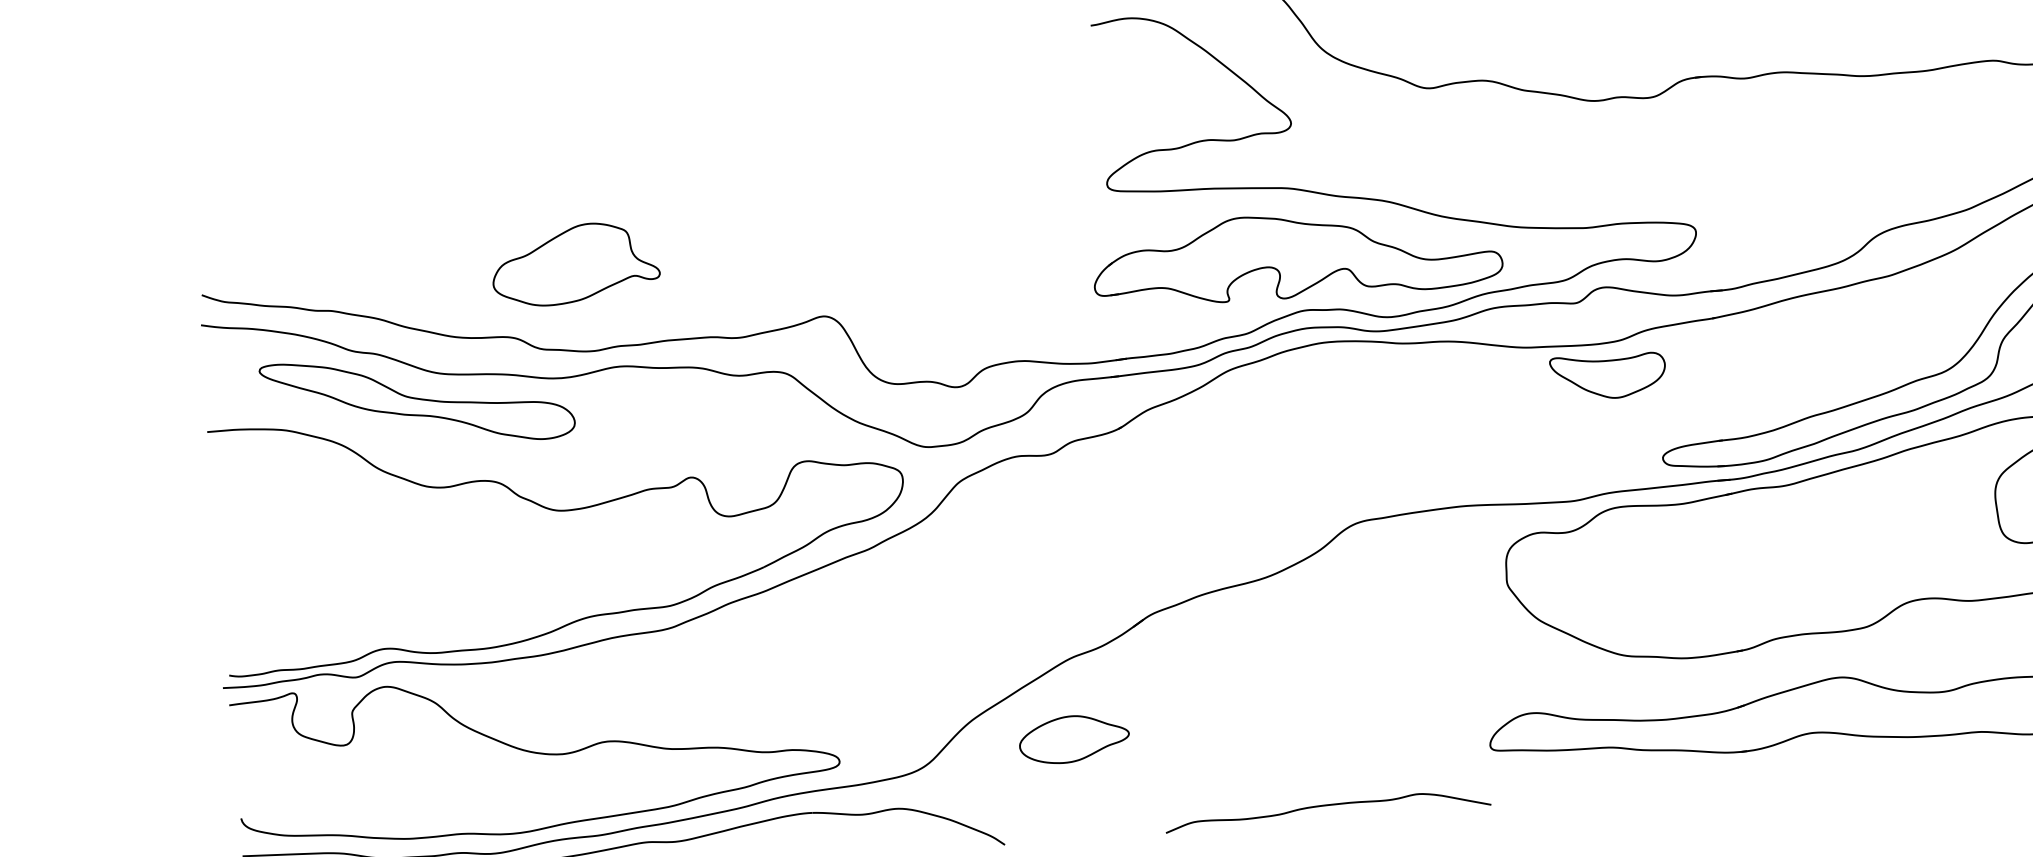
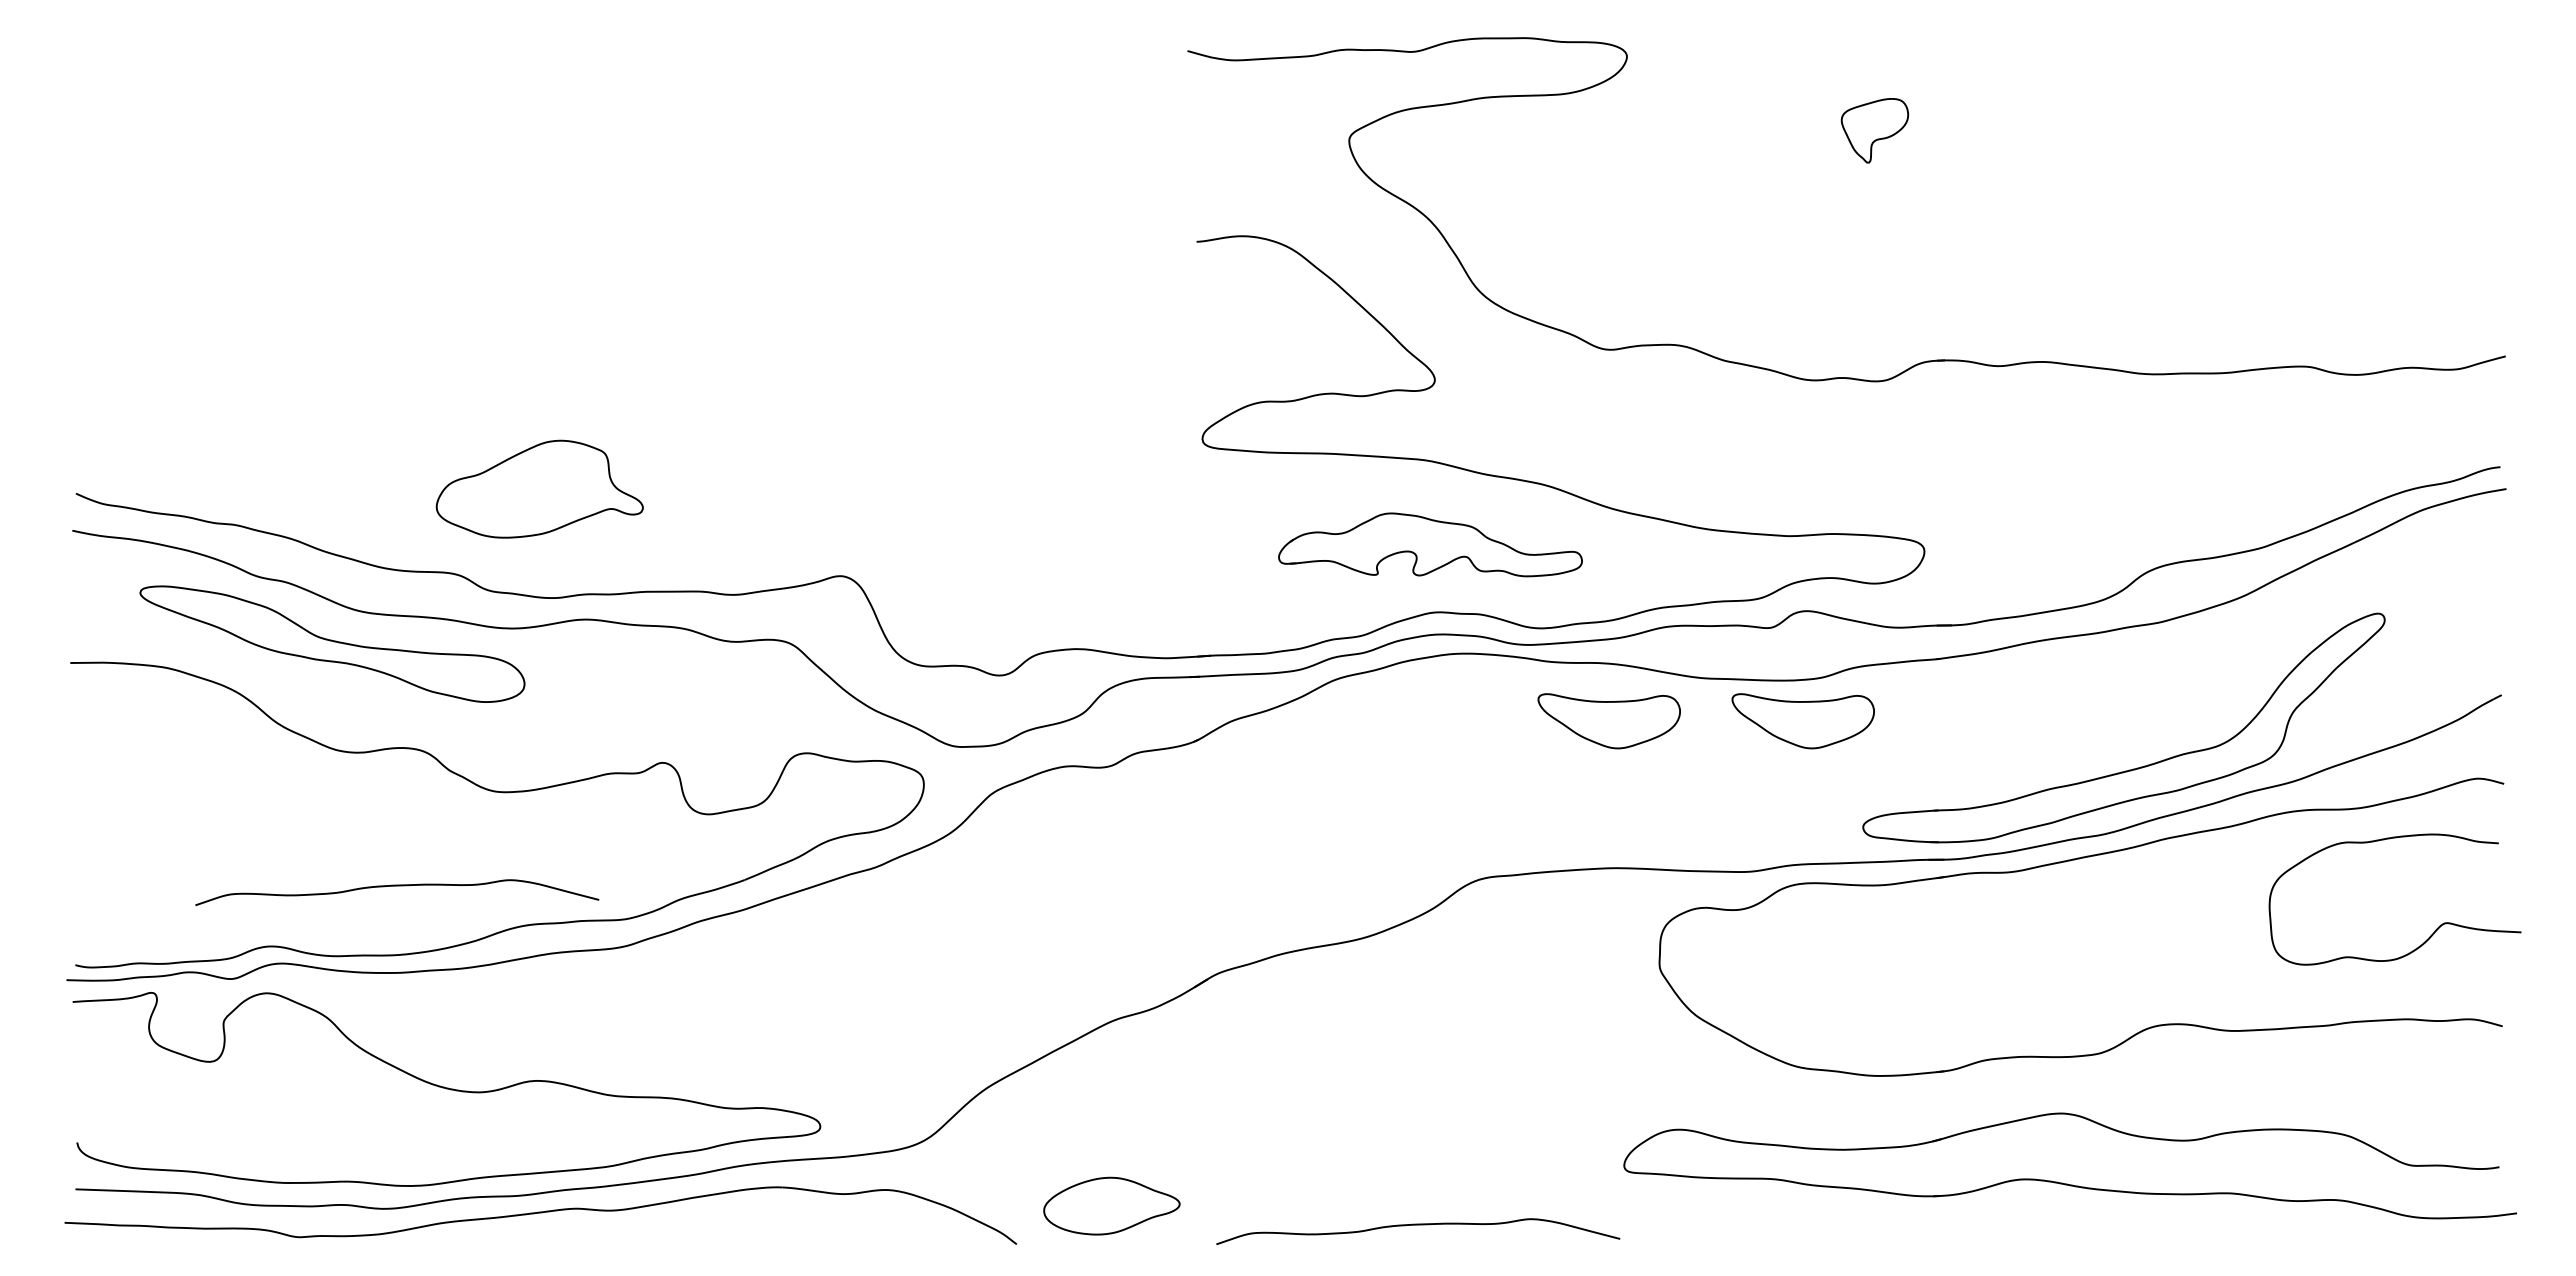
part: (1297, 255) -> (1430, 544), size x0.6
part: (1451, 388) -> (1608, 721), added
curve: (484, 592) -> (397, 886), added
part: (1074, 738) -> (1111, 1205), moved

